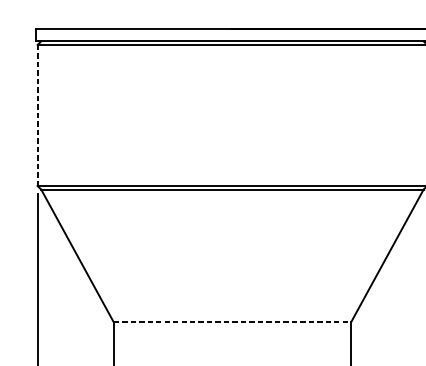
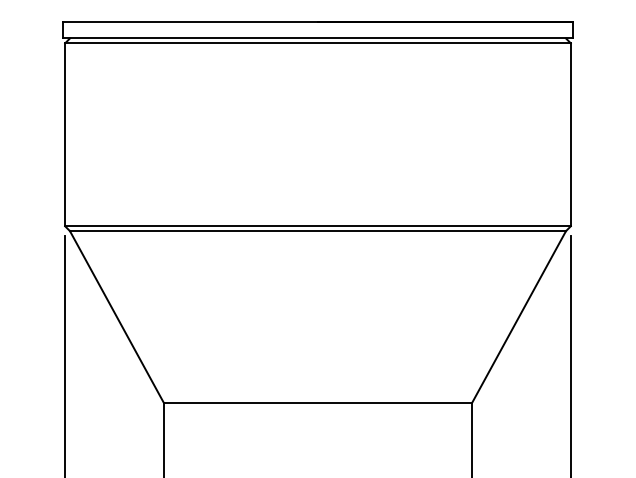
line: (37, 115) -> (65, 134), dashed -> solid
line: (232, 321) -> (318, 402), dashed -> solid

